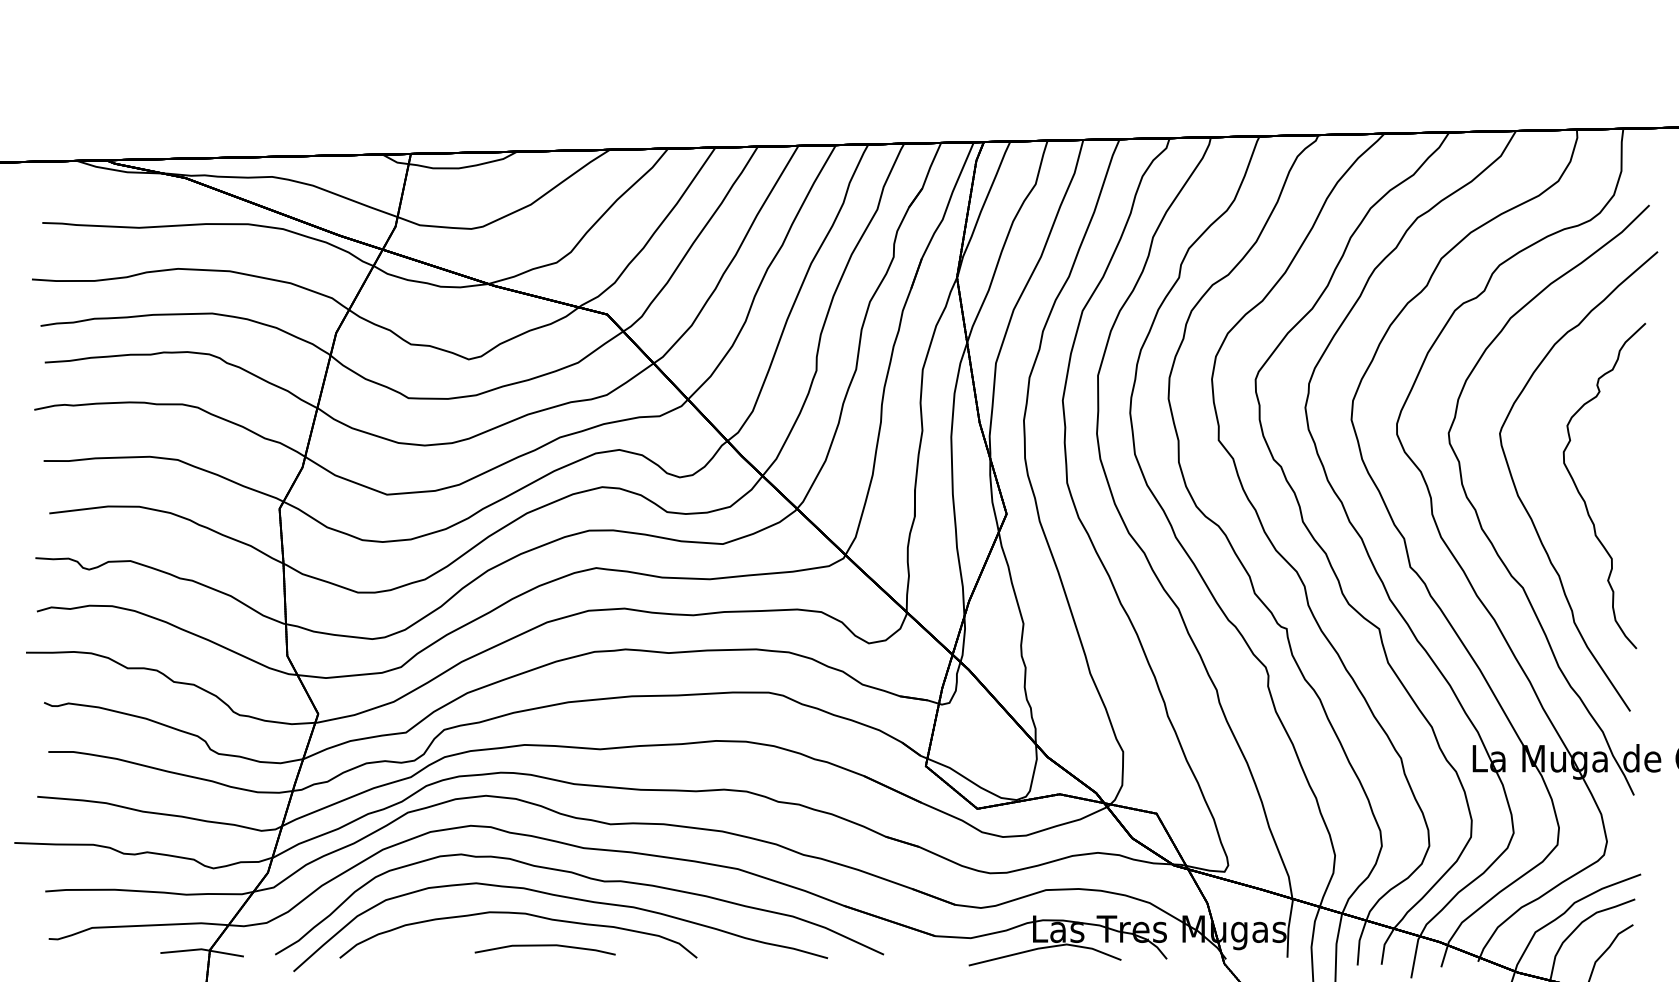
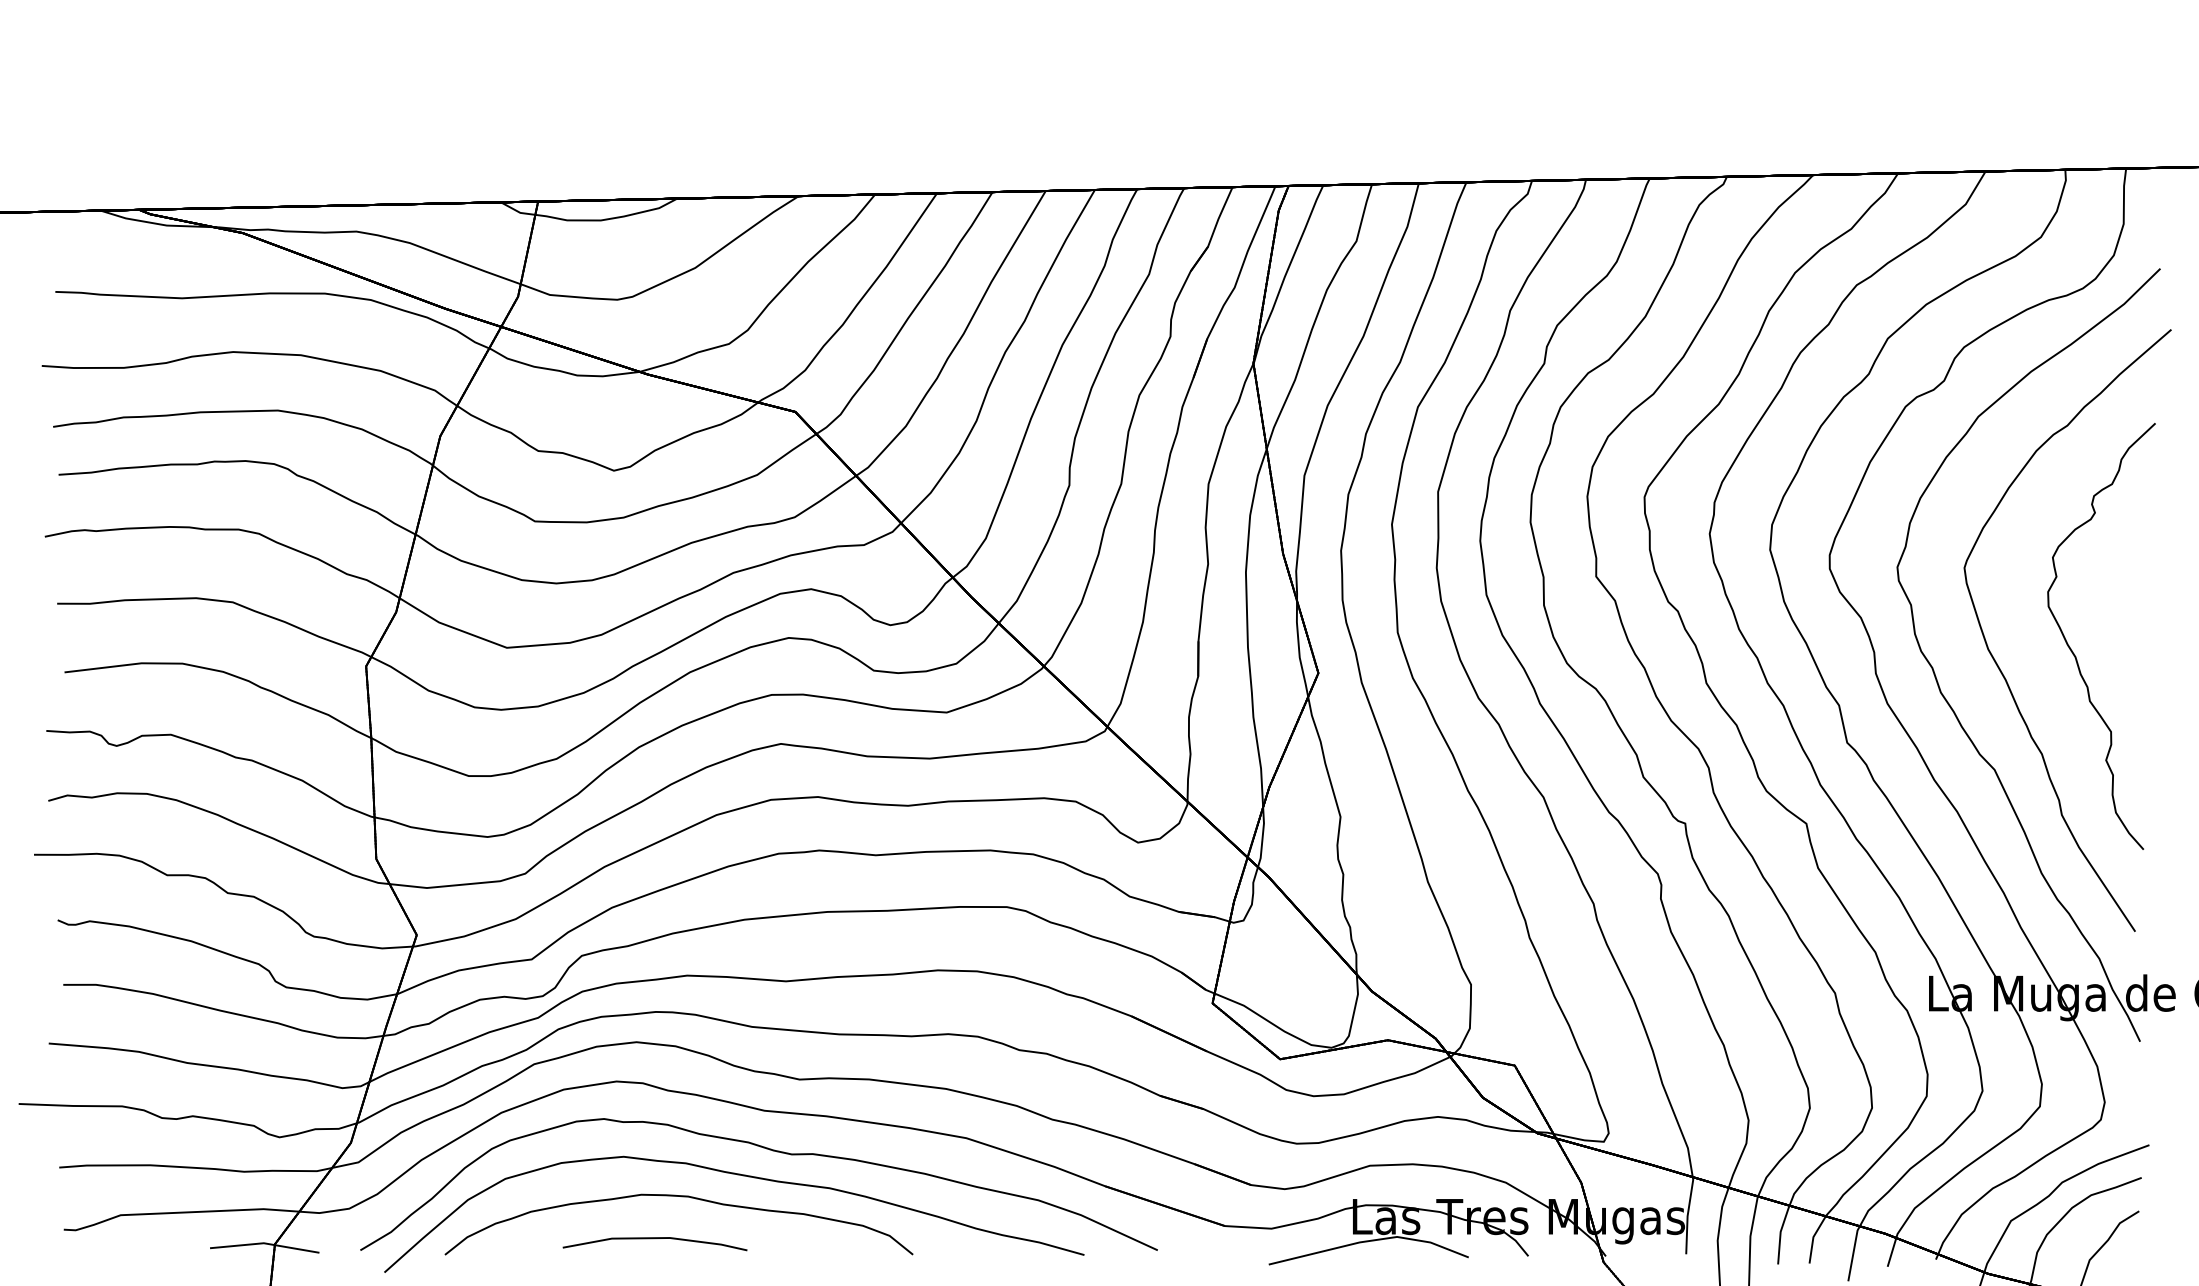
part: (544, 950) -> (654, 1244), moved

